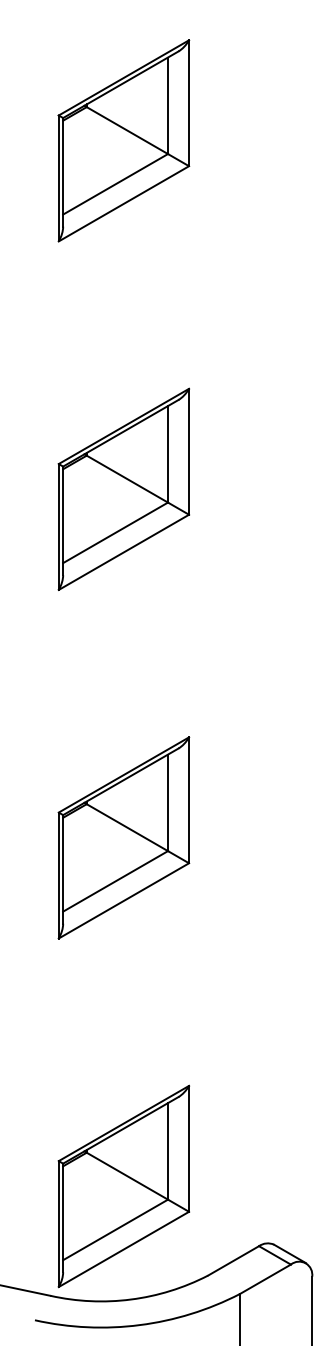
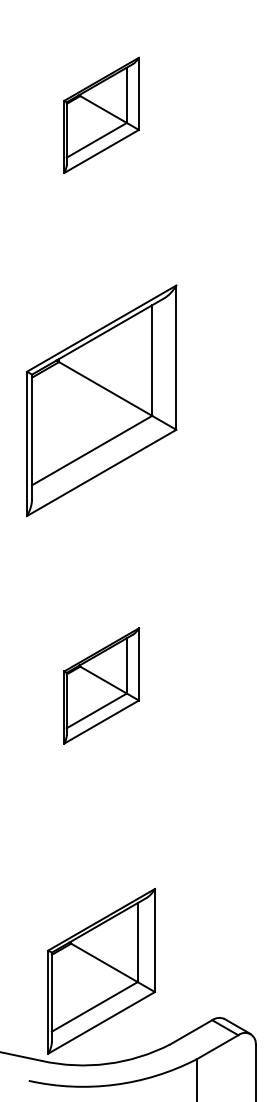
part: (123, 140) -> (101, 115), size x0.7
part: (123, 489) -> (101, 400), size x1.4
part: (123, 837) -> (101, 685), size x0.7

